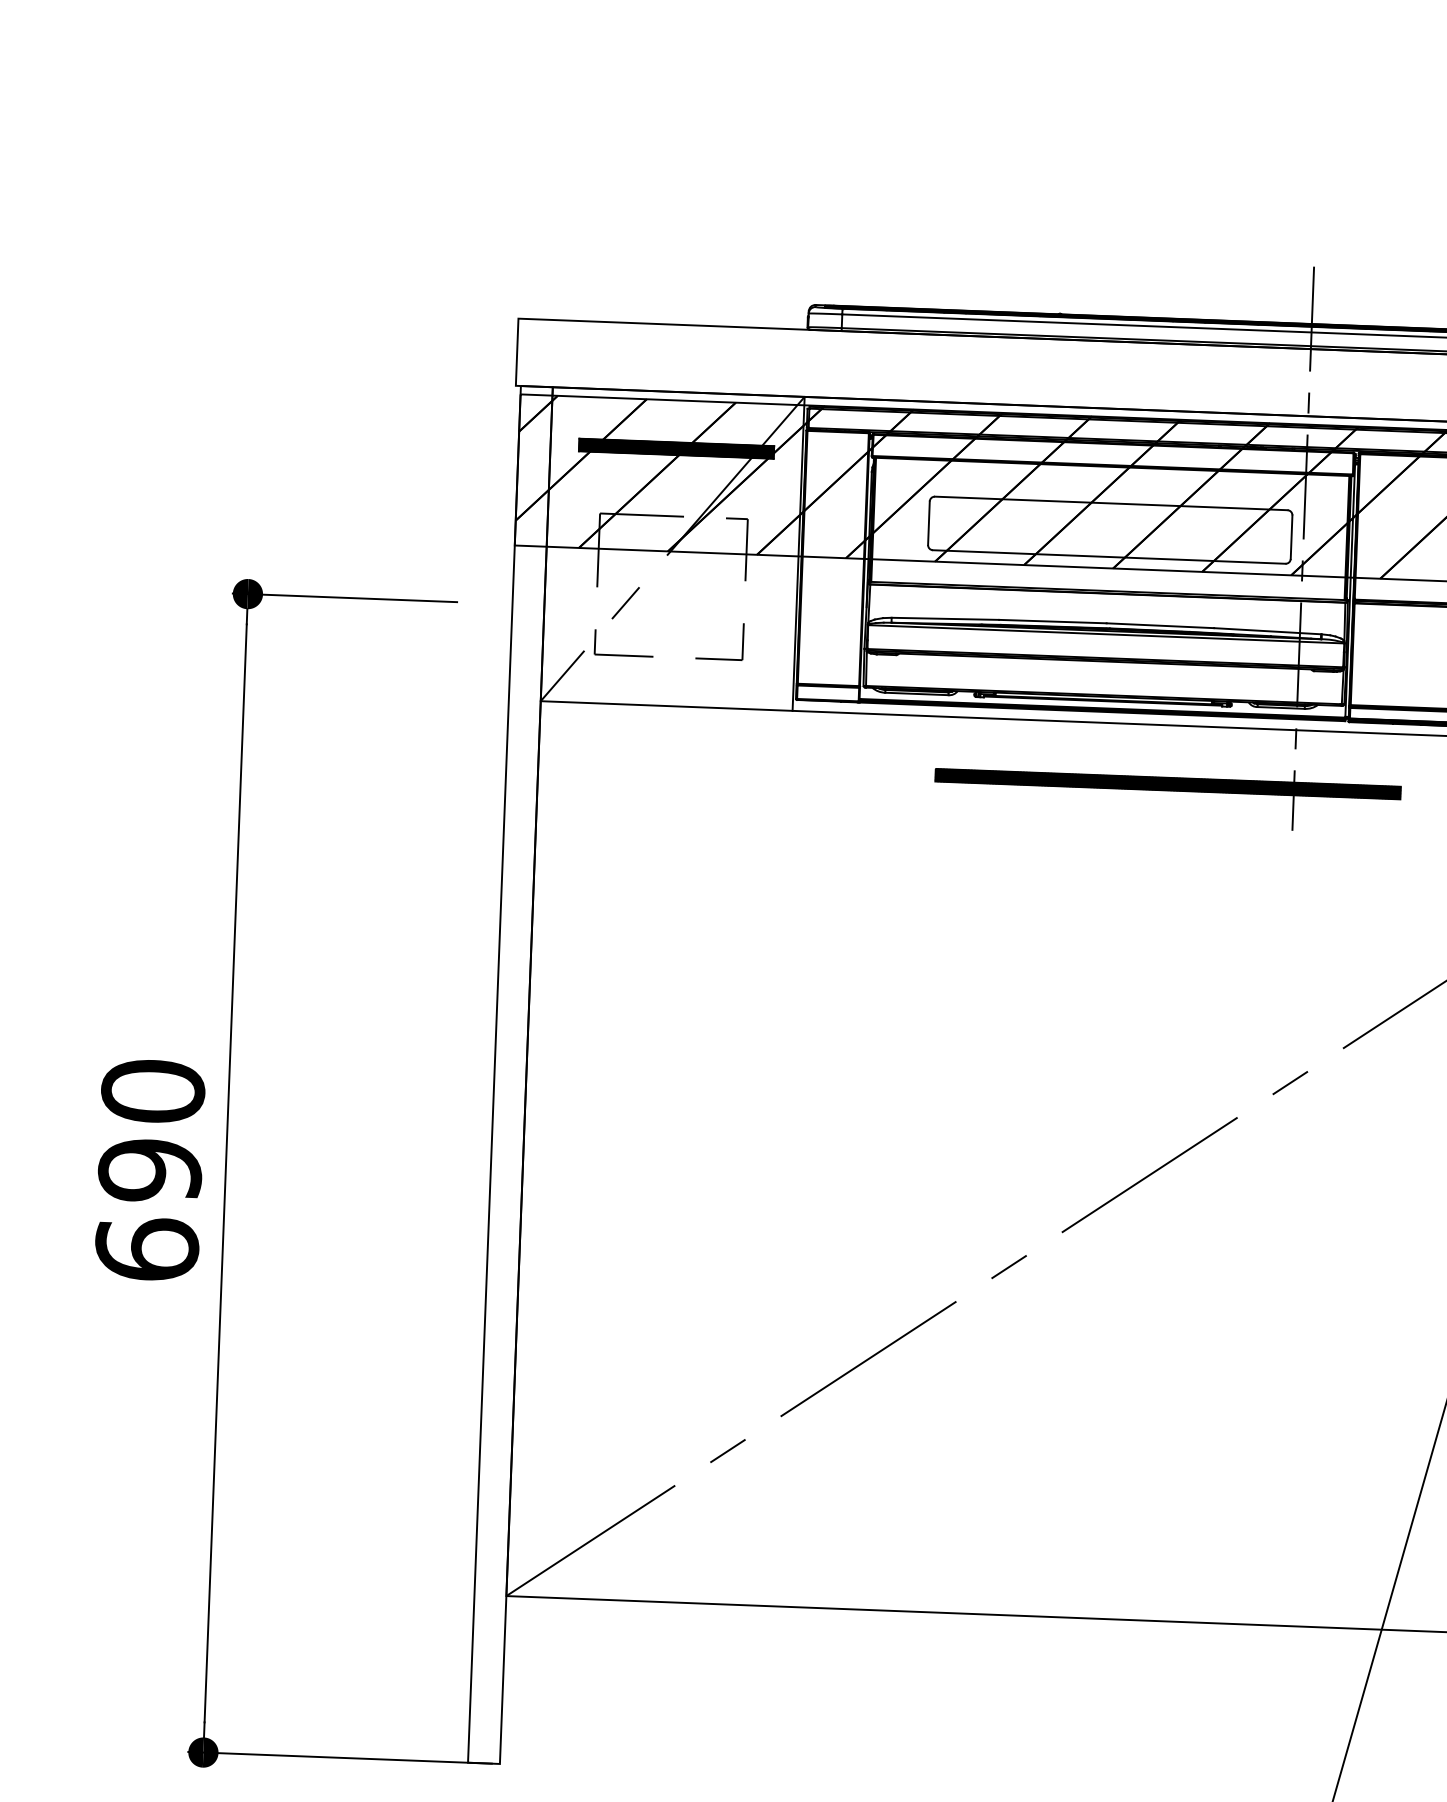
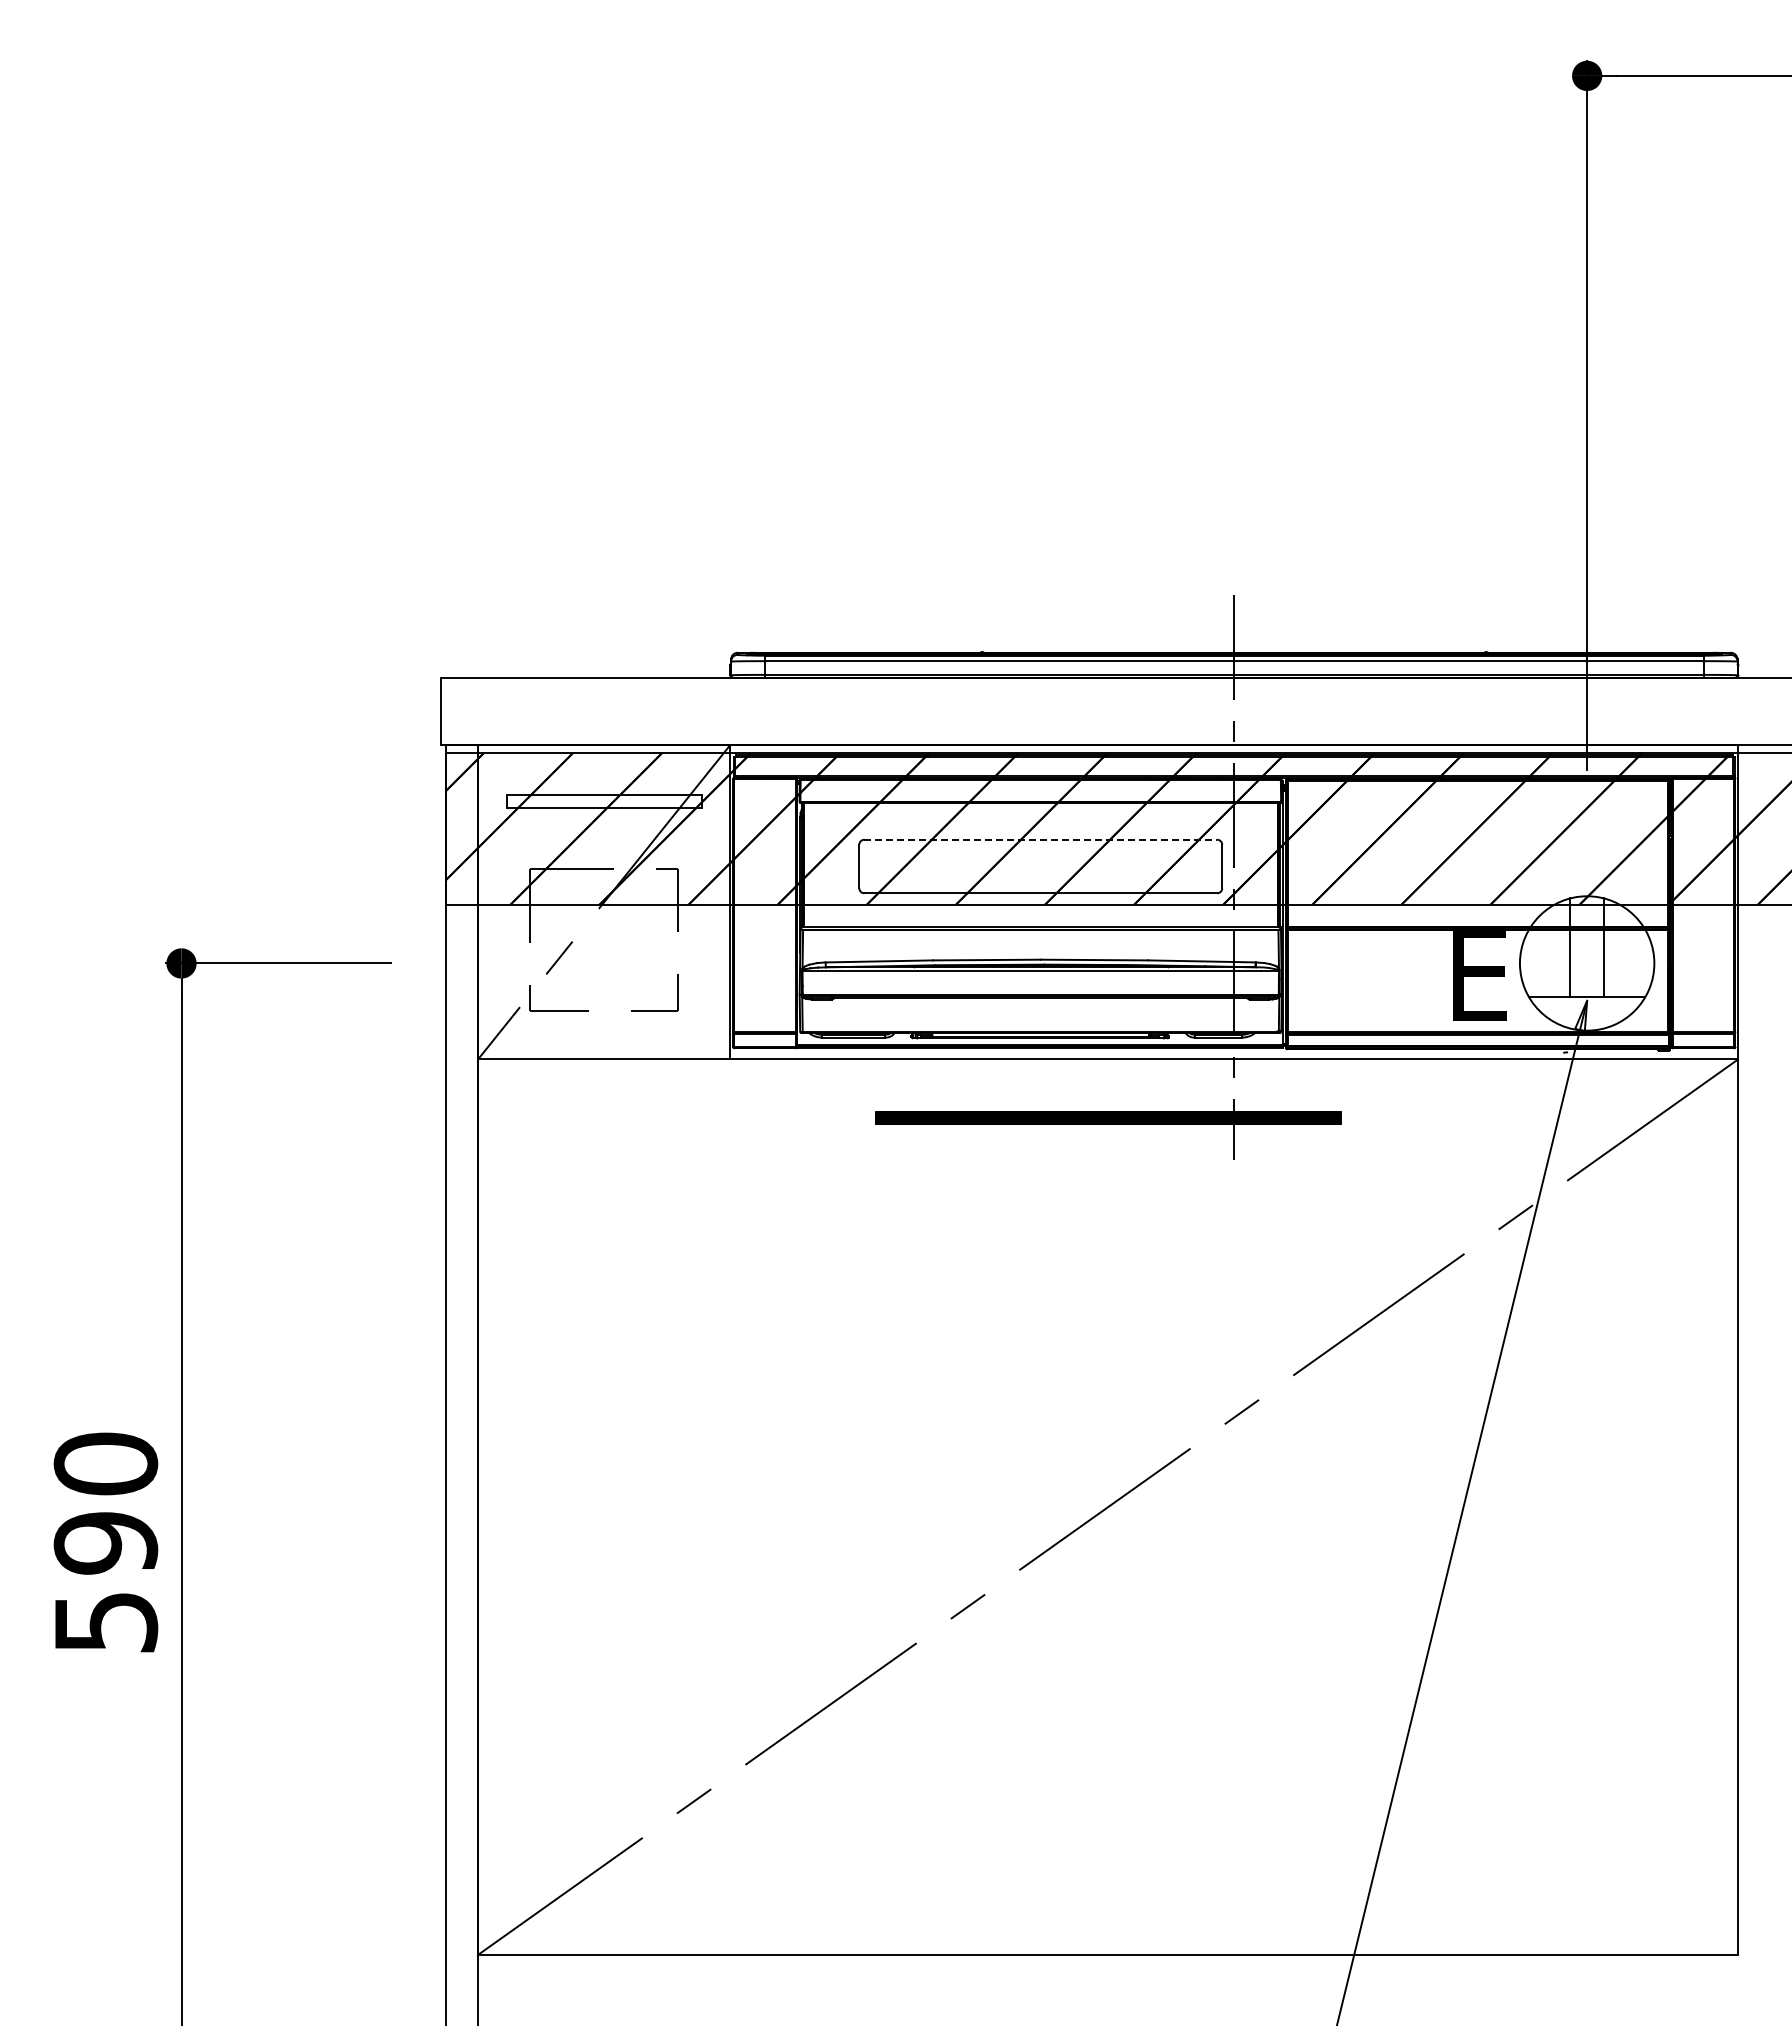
hatch: (675, 448) -> (603, 801), removed
line: (1112, 503) -> (1041, 839), solid -> dashed
text: (146, 1248) -> (105, 1621), 690 -> 590

